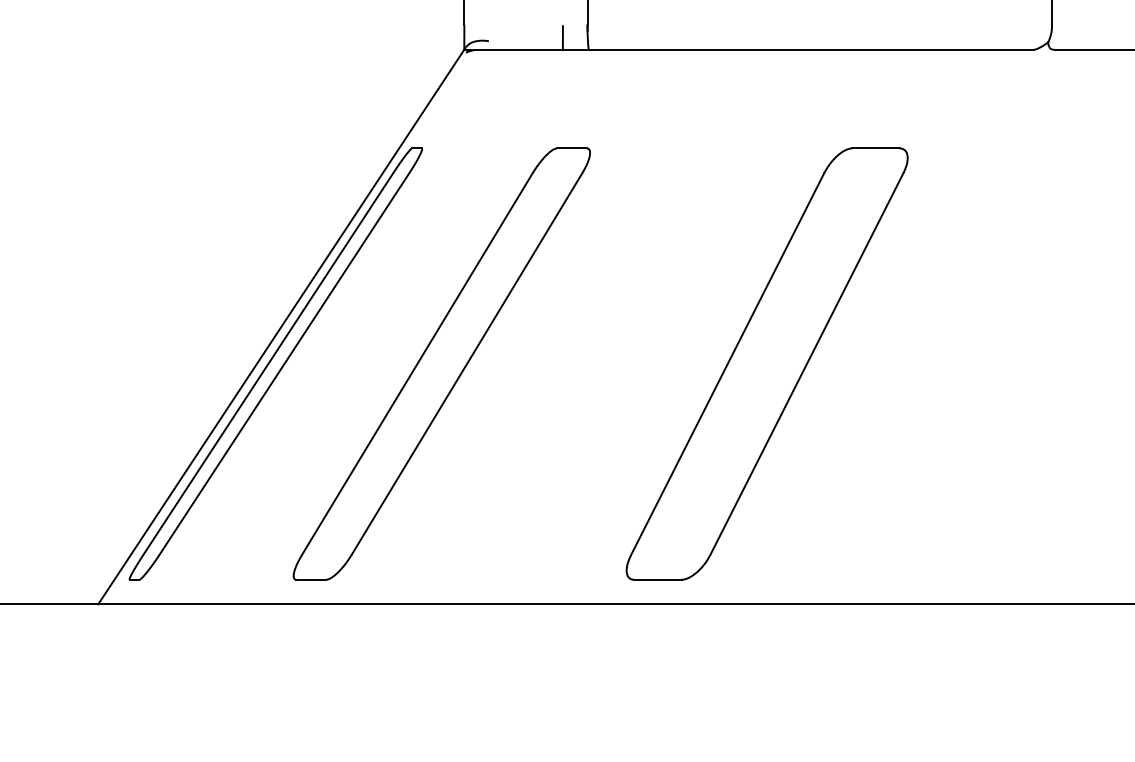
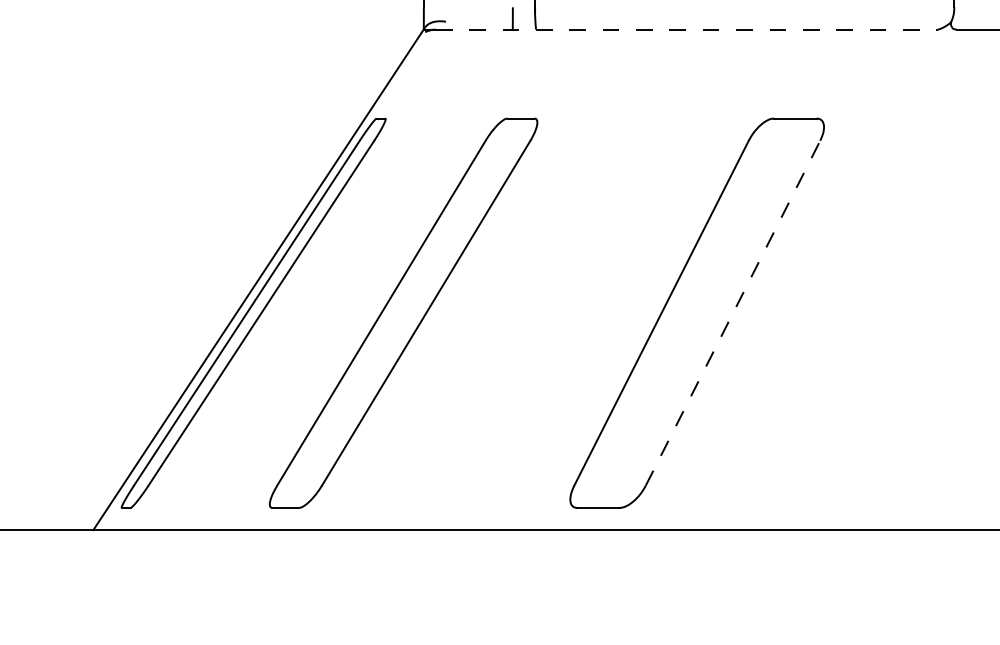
line: (756, 49) -> (687, 29), solid -> dashed
line: (807, 363) -> (733, 312), solid -> dashed

